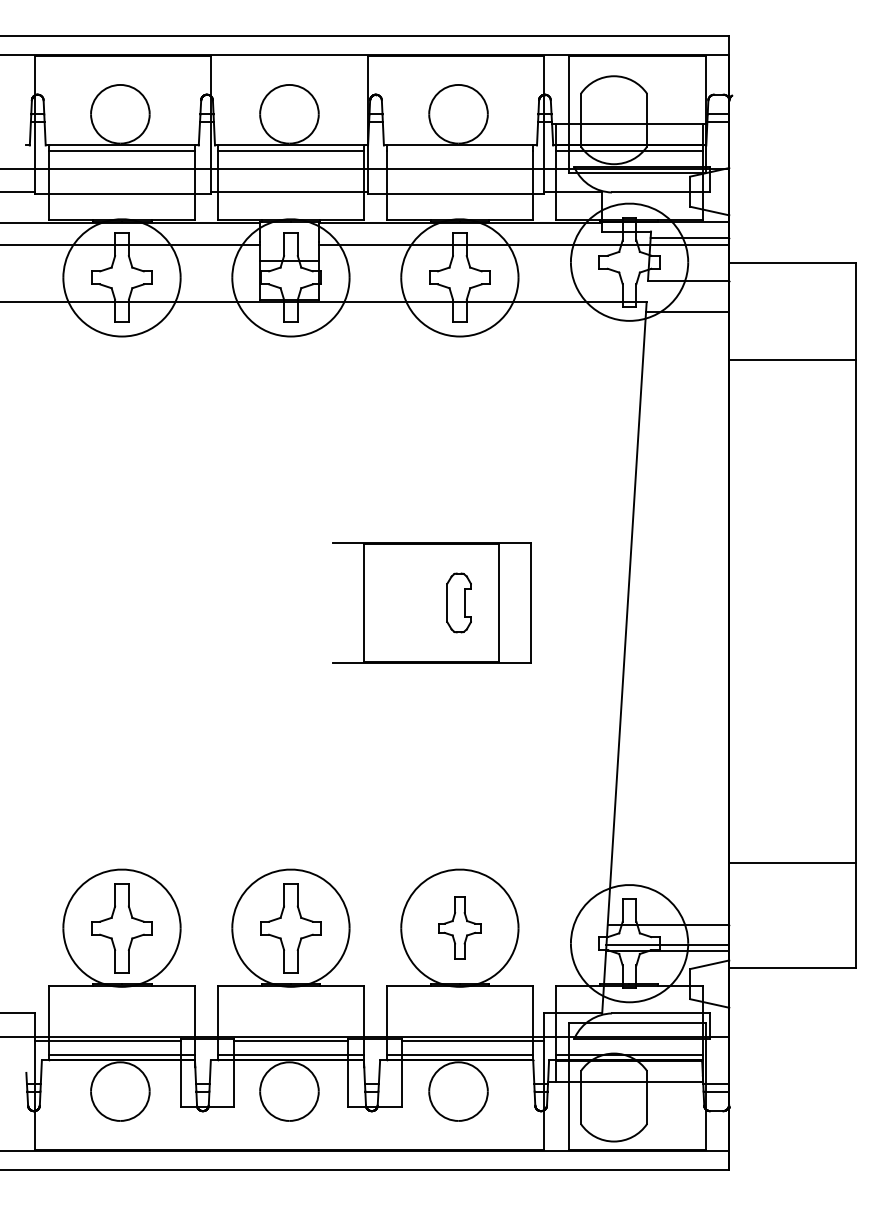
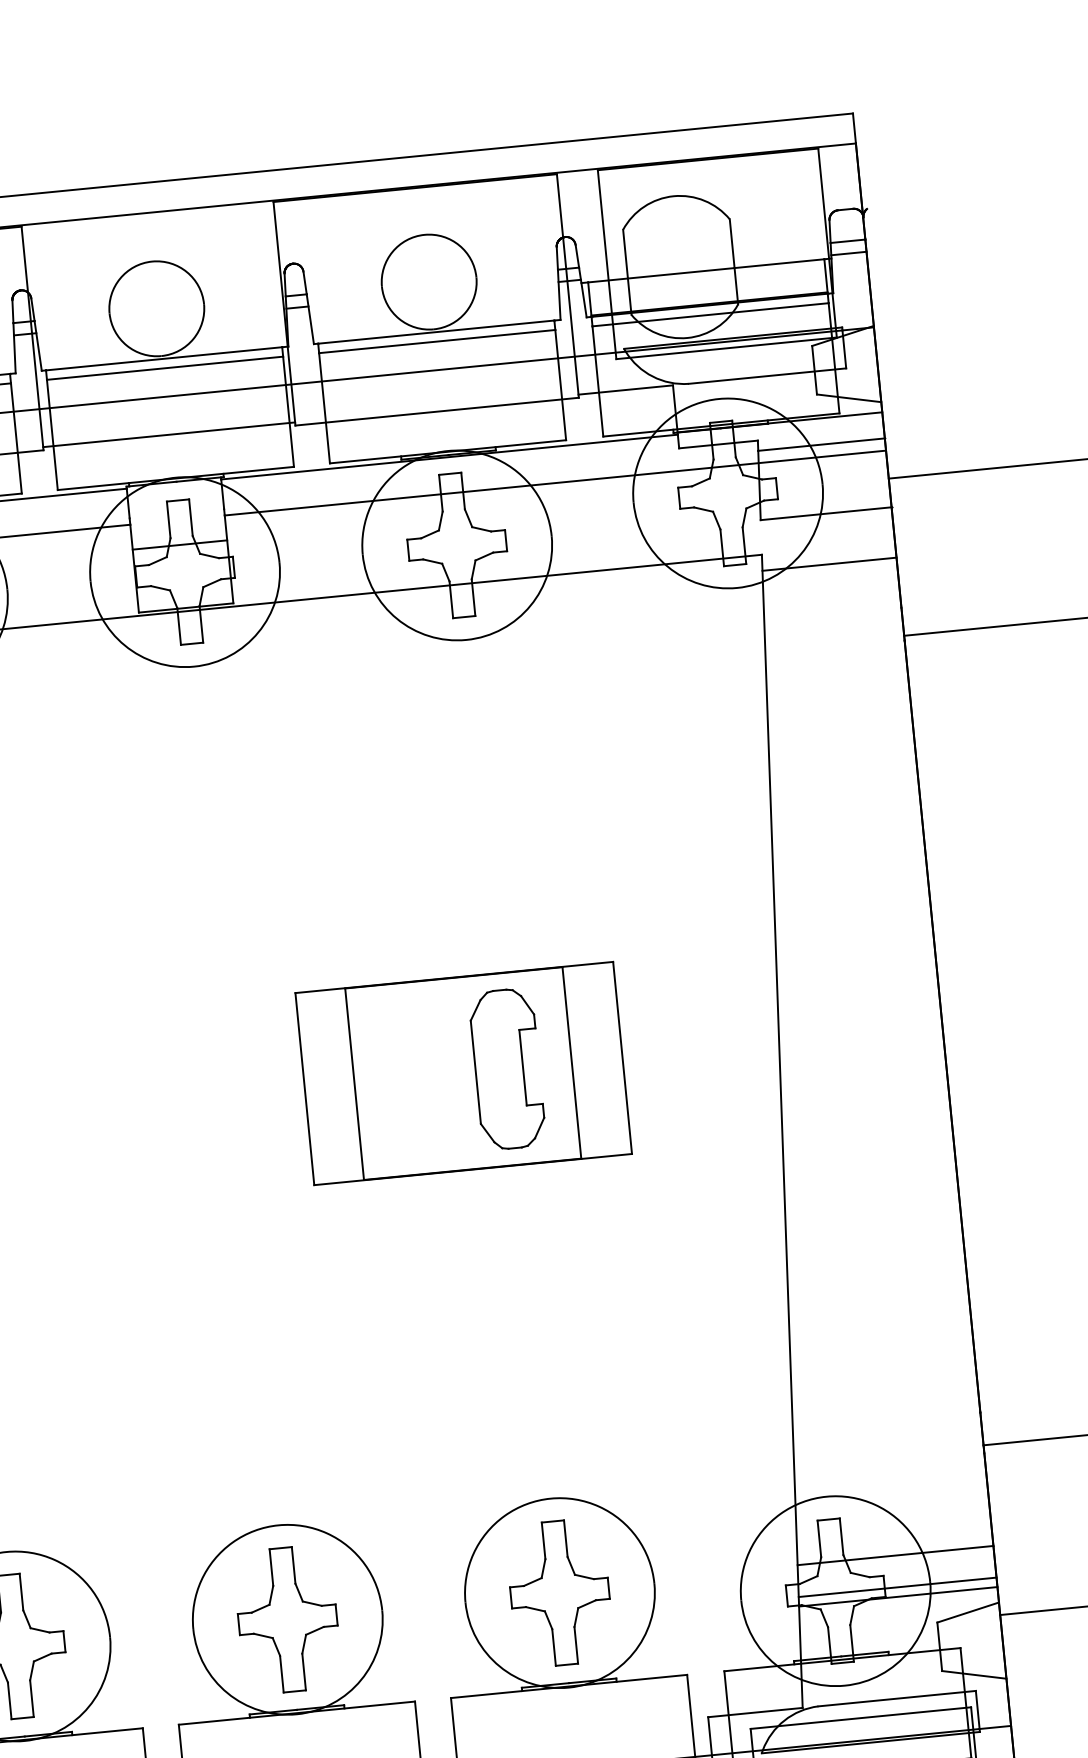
line: (459, 151) -> (436, 341), added
line: (333, 602) -> (304, 1088), added
part: (458, 602) -> (506, 1068), size x1.67
part: (459, 928) -> (559, 1593), size x1.43

